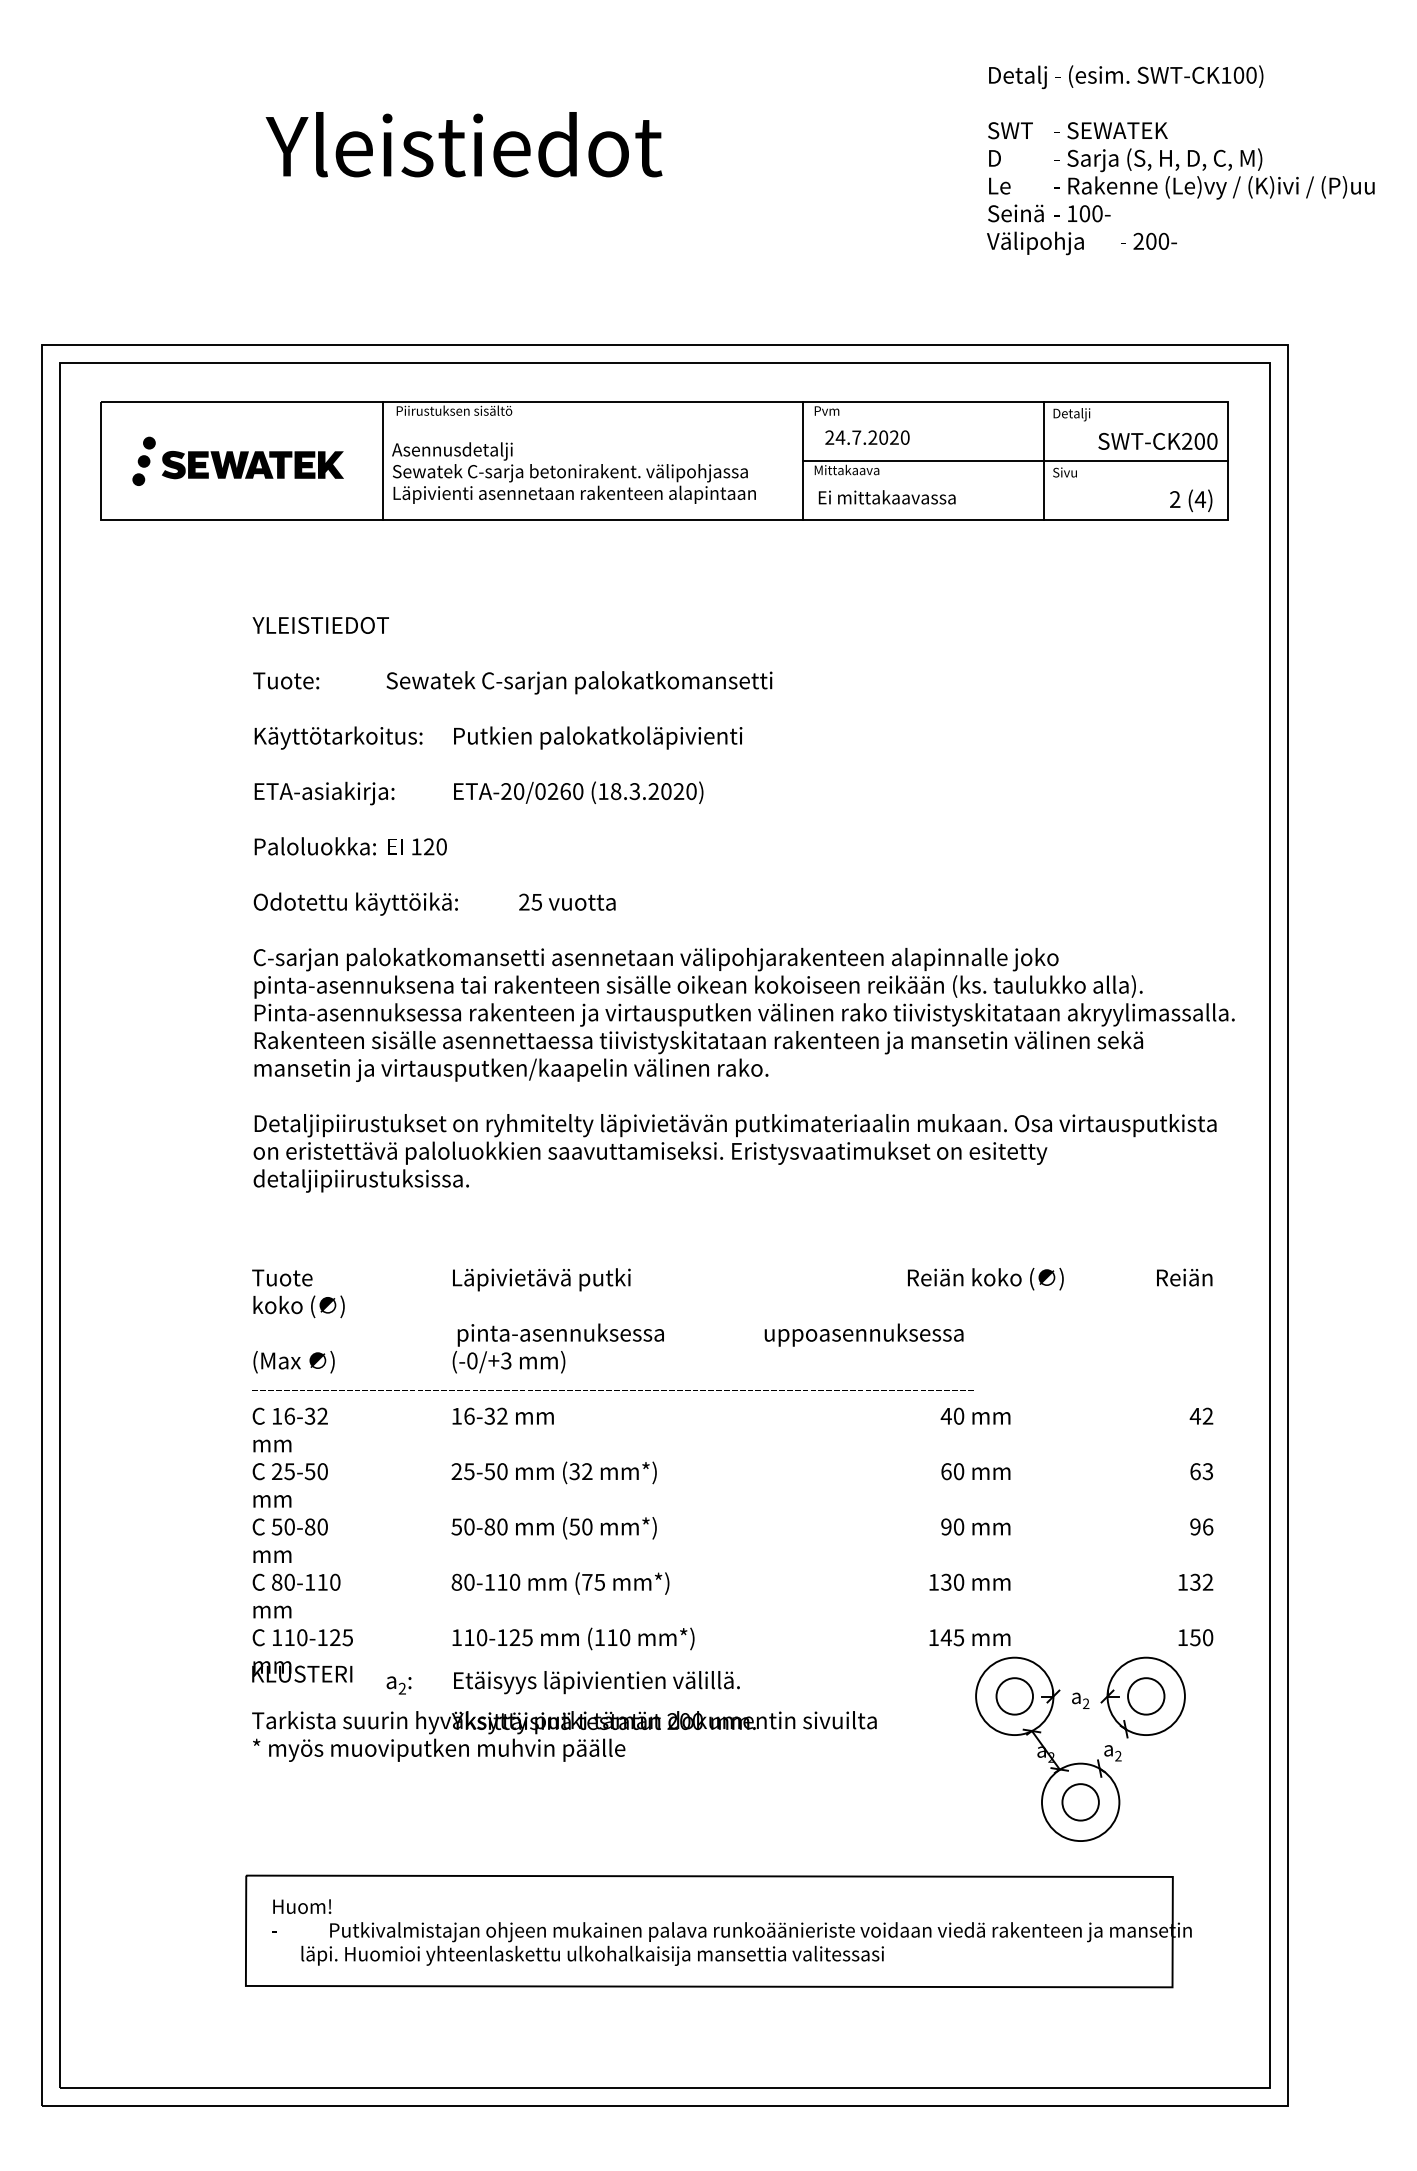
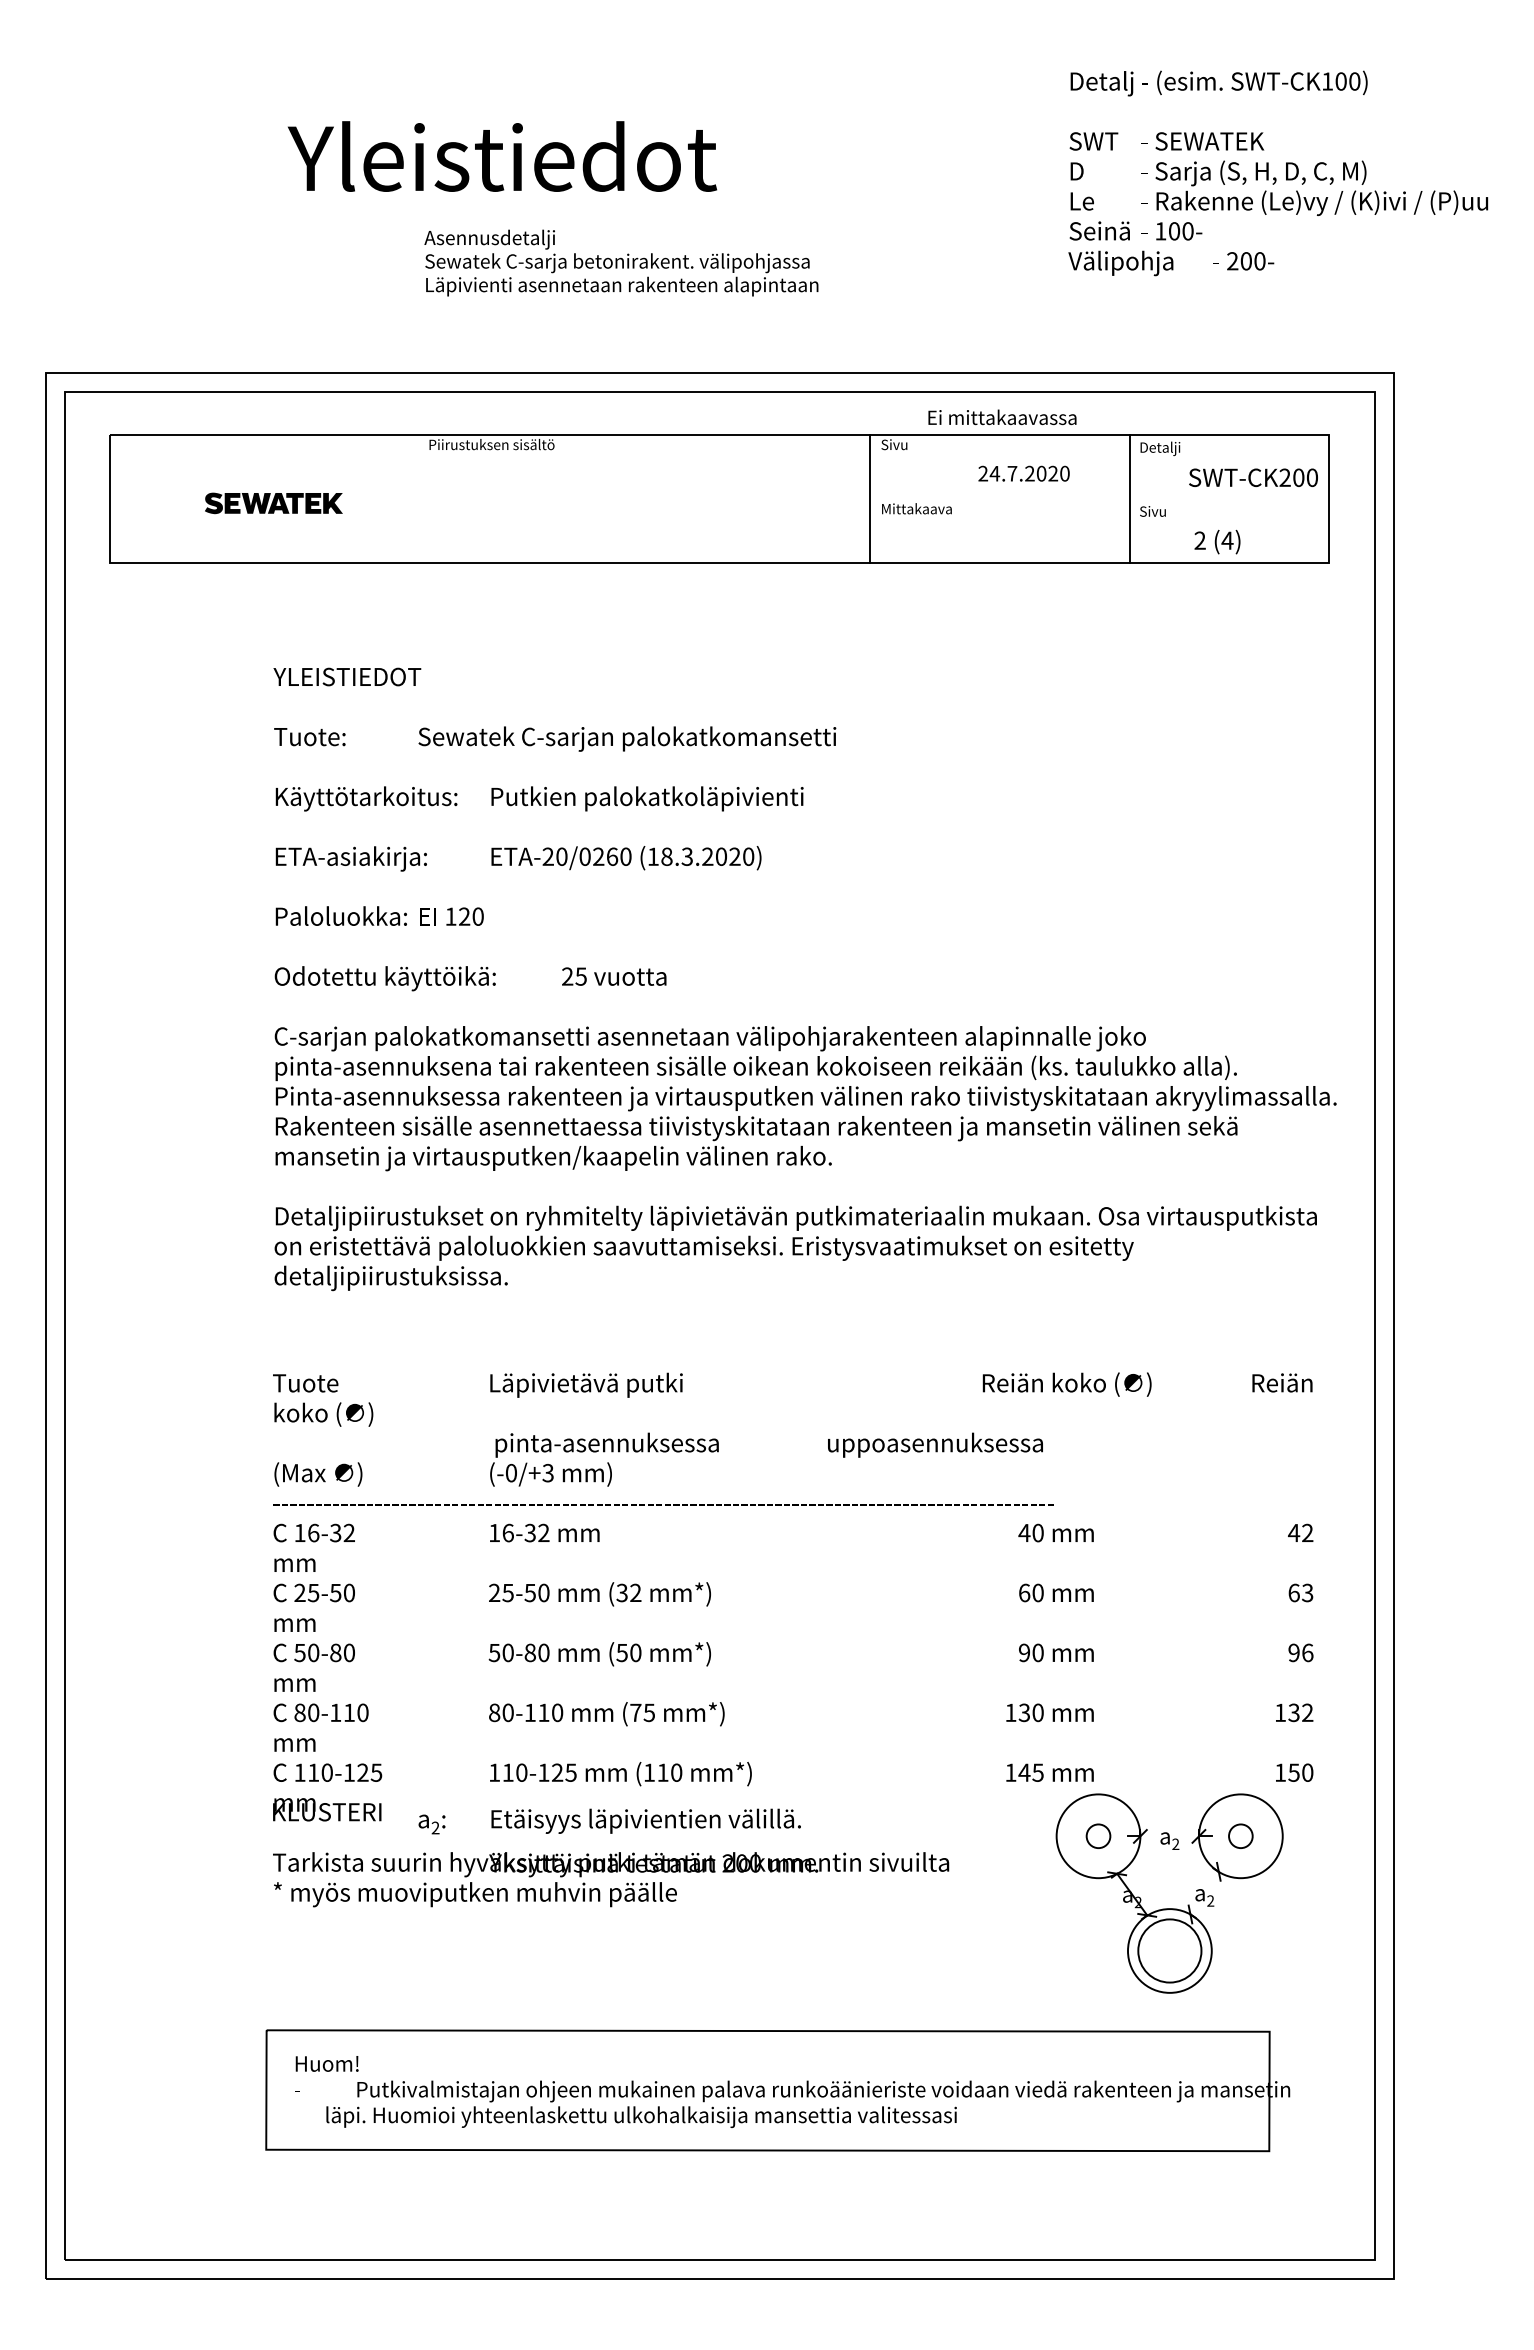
text: (826, 410) -> (894, 444), Pvm -> Sivu
text: (866, 437) -> (1023, 473), moved
fill: (149, 442) -> (161, 479), removed
line: (382, 460) -> (414, 498), removed
line: (1015, 460) -> (1099, 498), removed
fill: (143, 461) -> (155, 499), removed
part: (252, 465) -> (273, 503), size x0.7
text: (574, 472) -> (621, 262), moved
fill: (138, 479) -> (150, 519), removed
text: (887, 497) -> (1002, 417), moved
text: (1191, 500) -> (1217, 541), moved
circle: (1014, 1696) -> (1098, 1836), size x0.6
circle: (1145, 1696) -> (1240, 1836), size x0.6
circle: (1080, 1801) -> (1169, 1950), size x1.6

